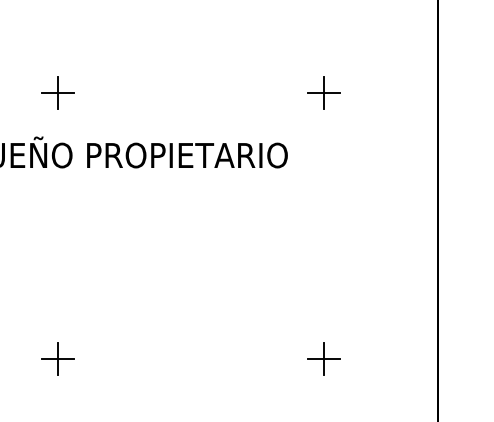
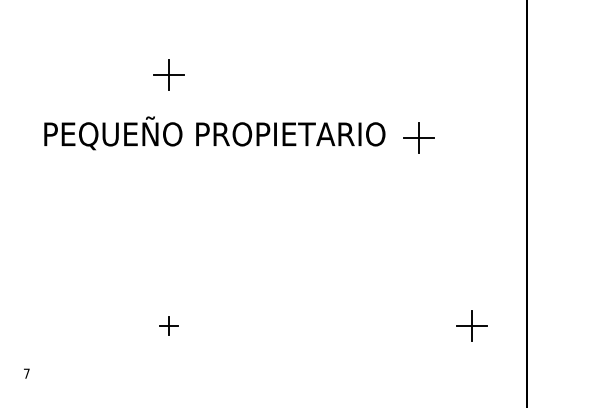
part: (322, 92) -> (418, 137), moved
part: (57, 358) -> (168, 325), size x0.6
part: (322, 358) -> (471, 325), moved

